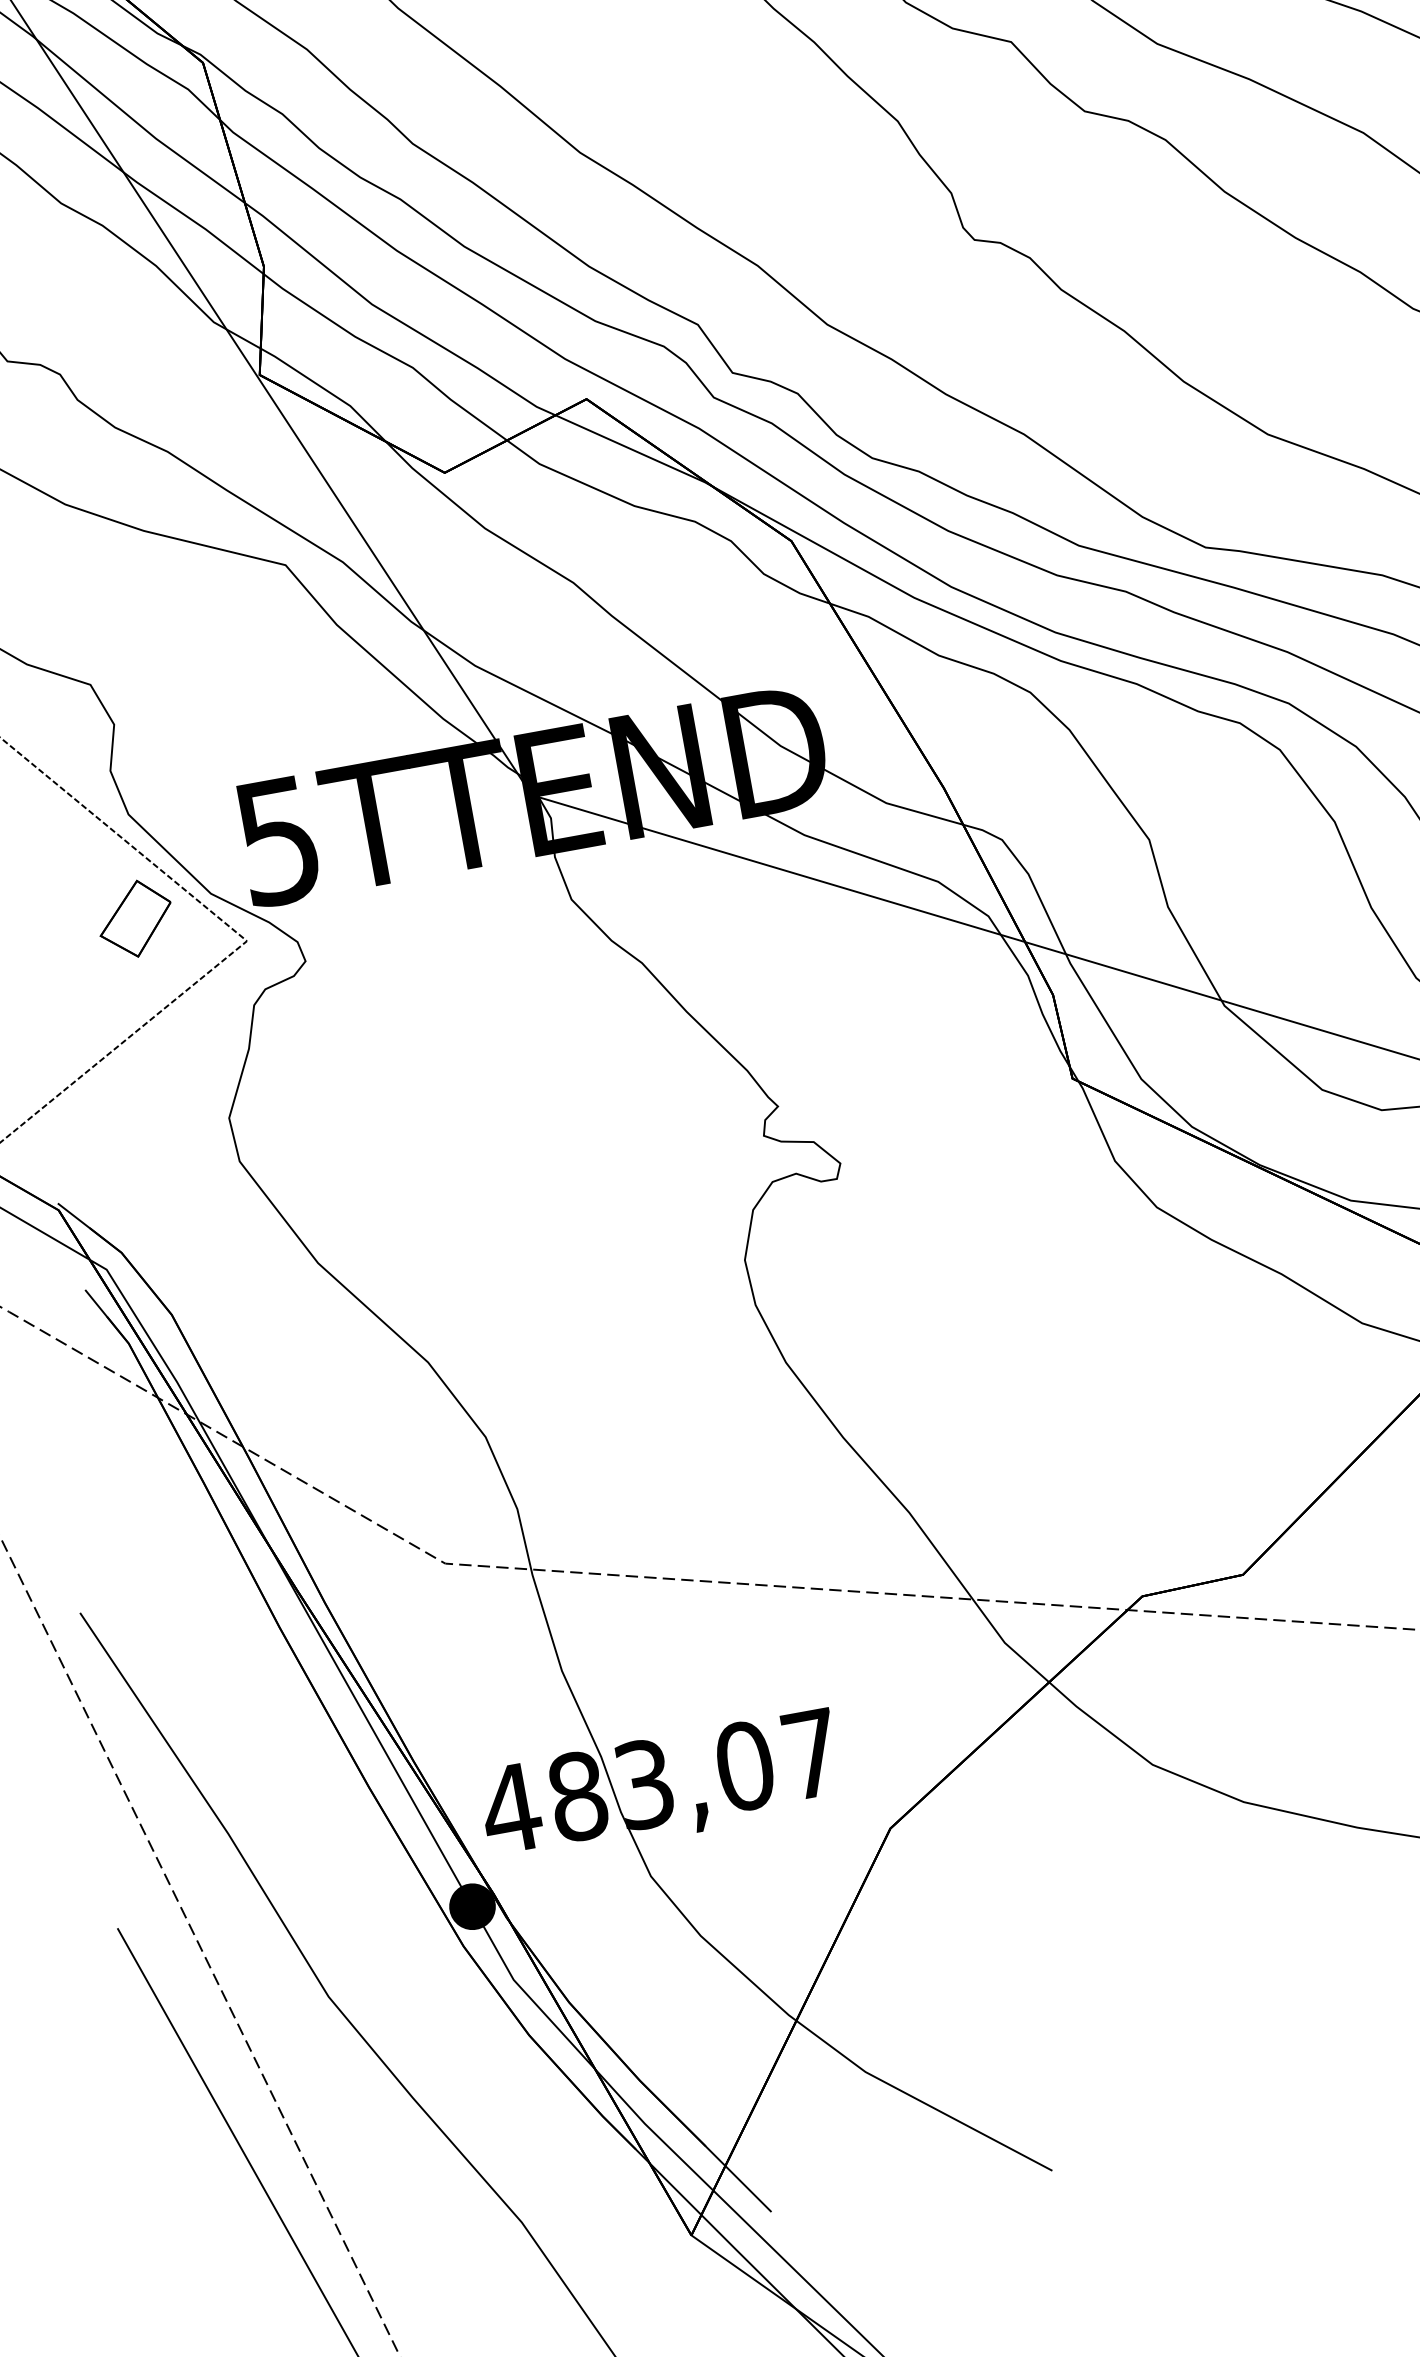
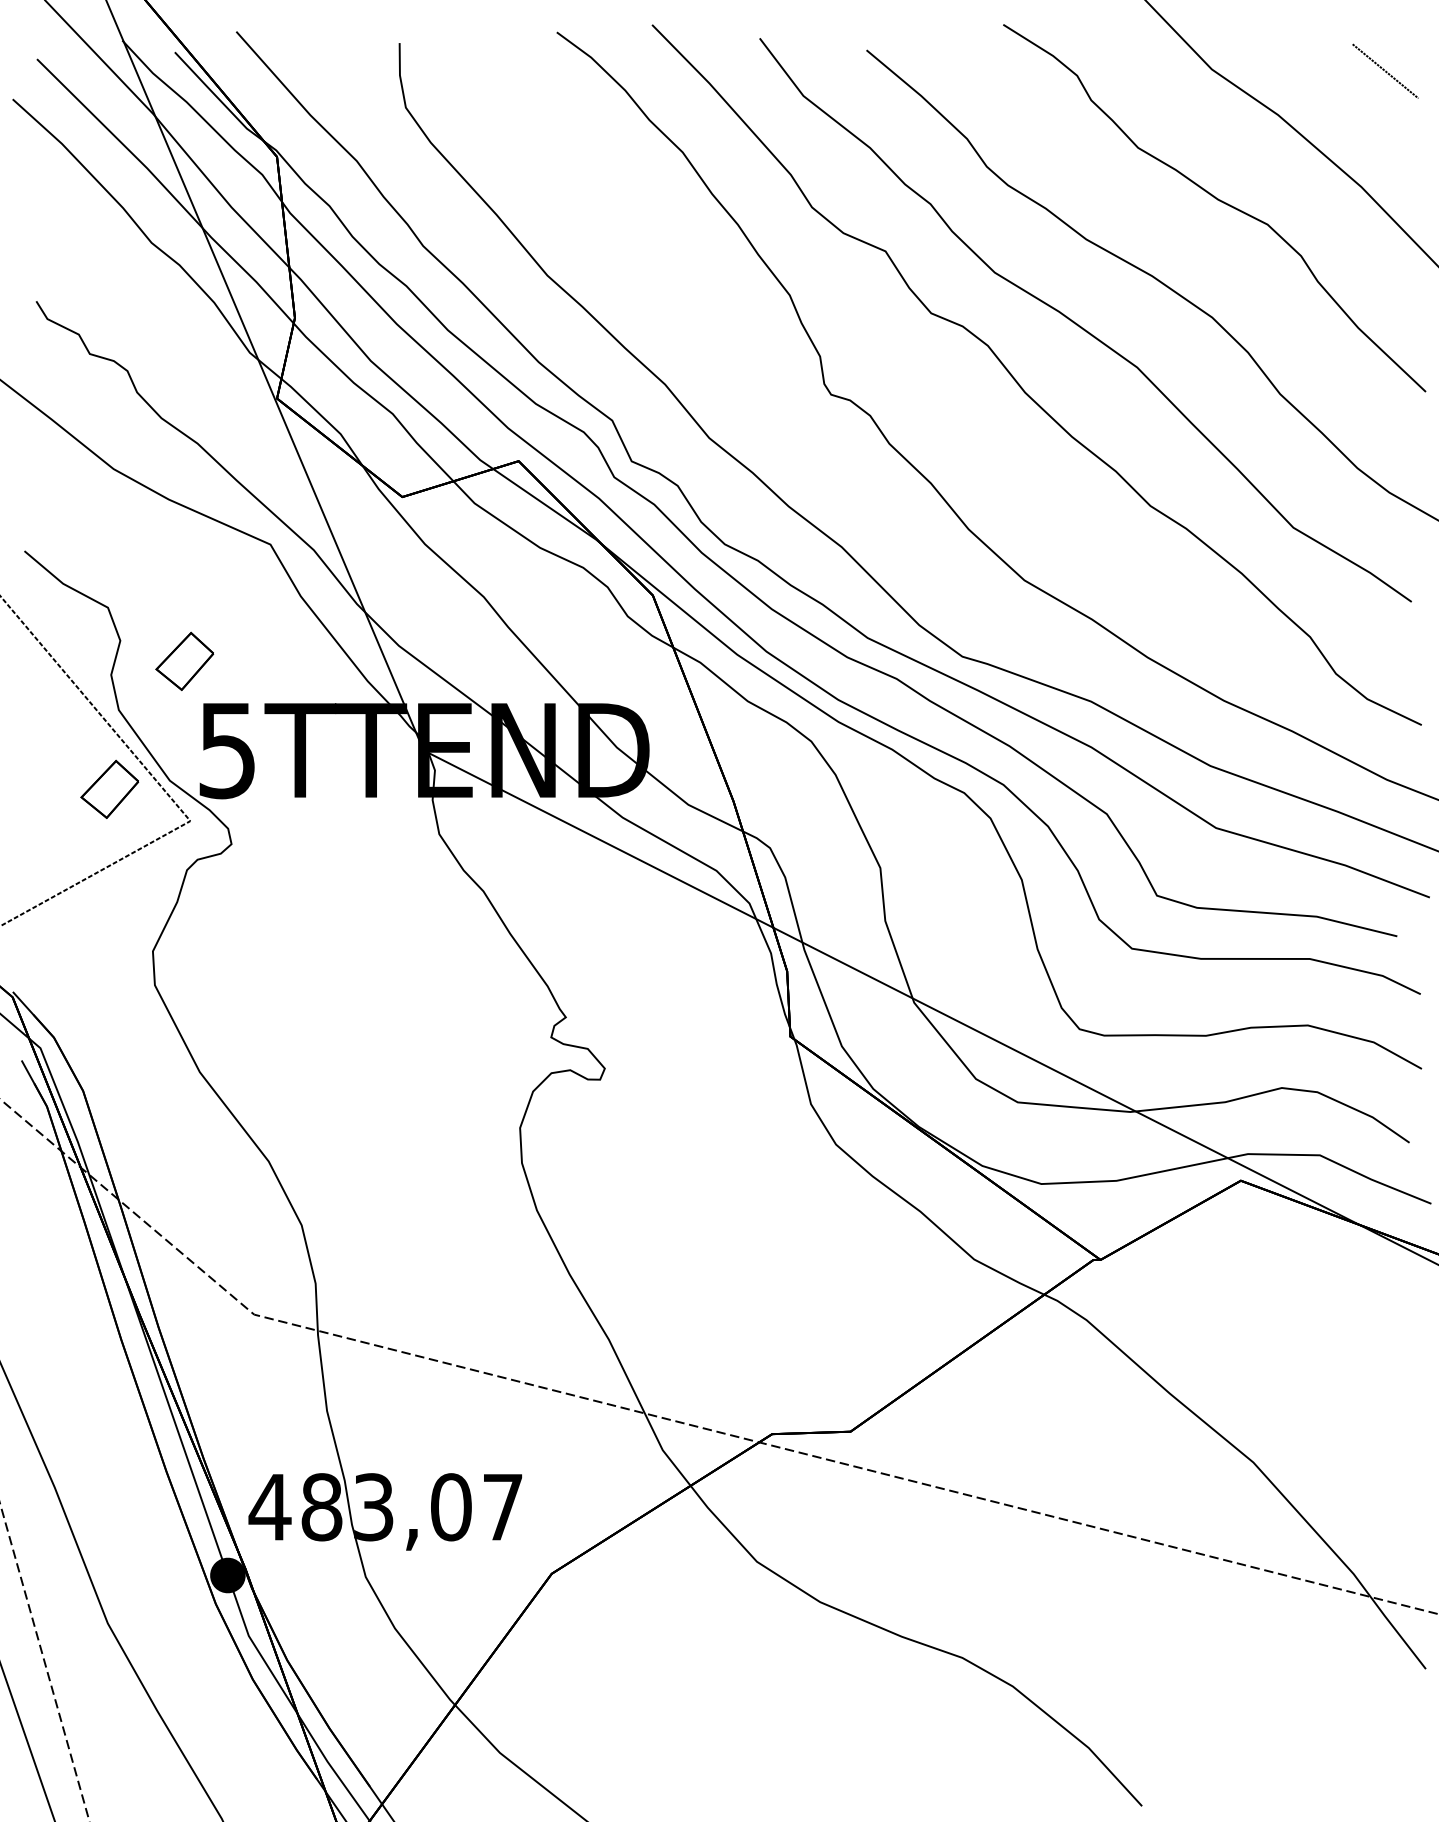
part: (201, 735) -> (184, 660), added

